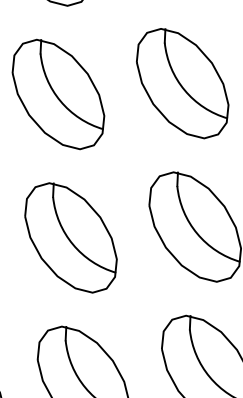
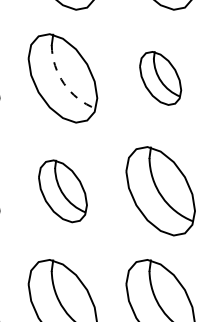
part: (182, 83) -> (160, 78), size x0.6
arc: (60, 100) -> (64, 83), solid -> dashed
part: (70, 238) -> (62, 191), size x0.7

